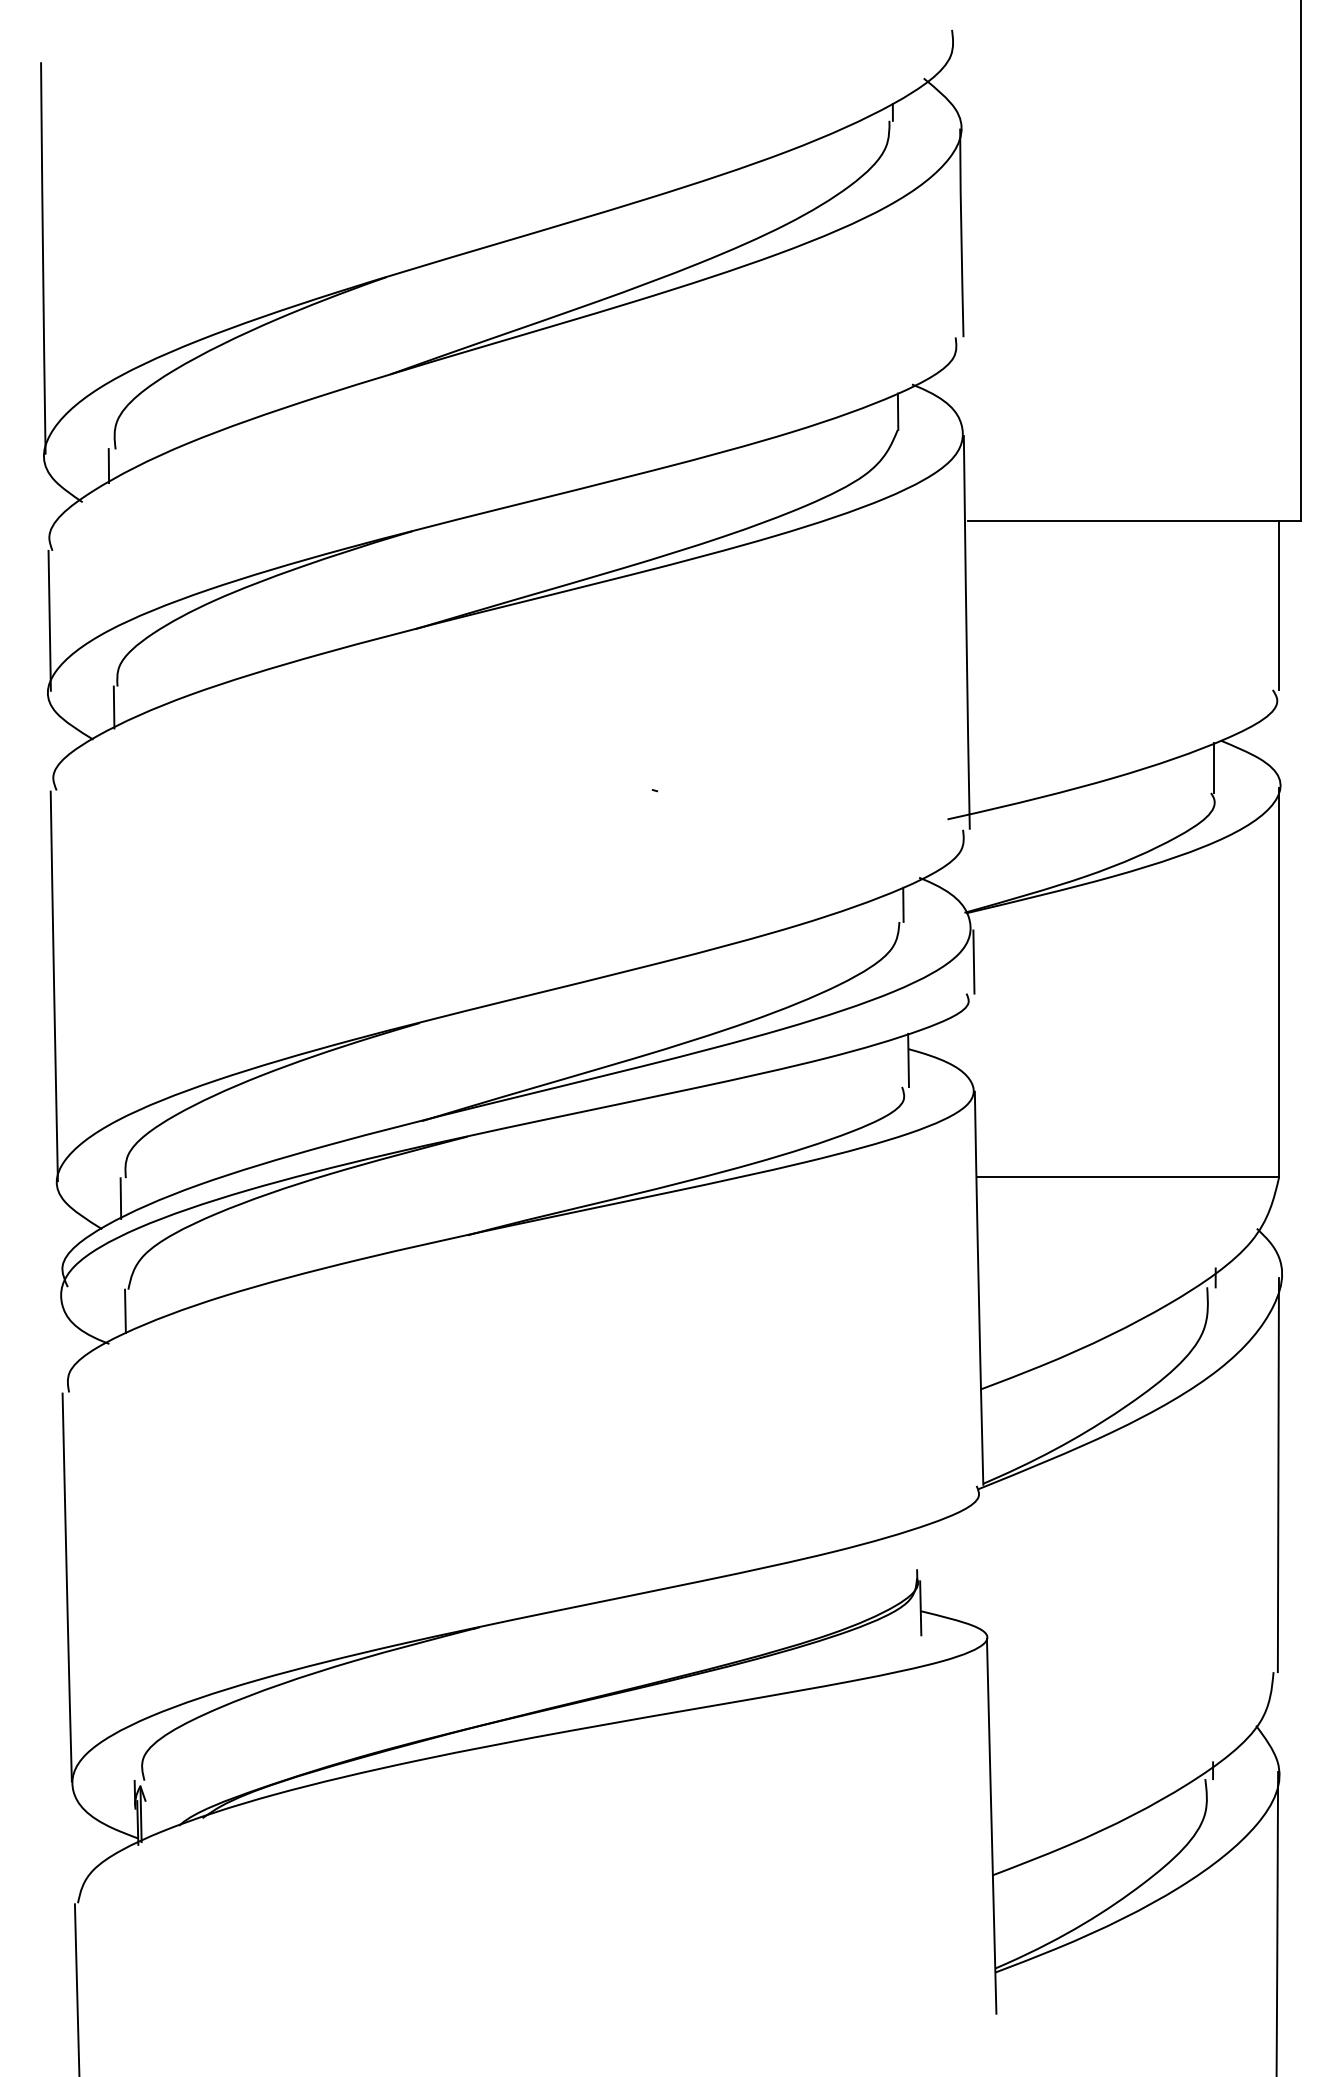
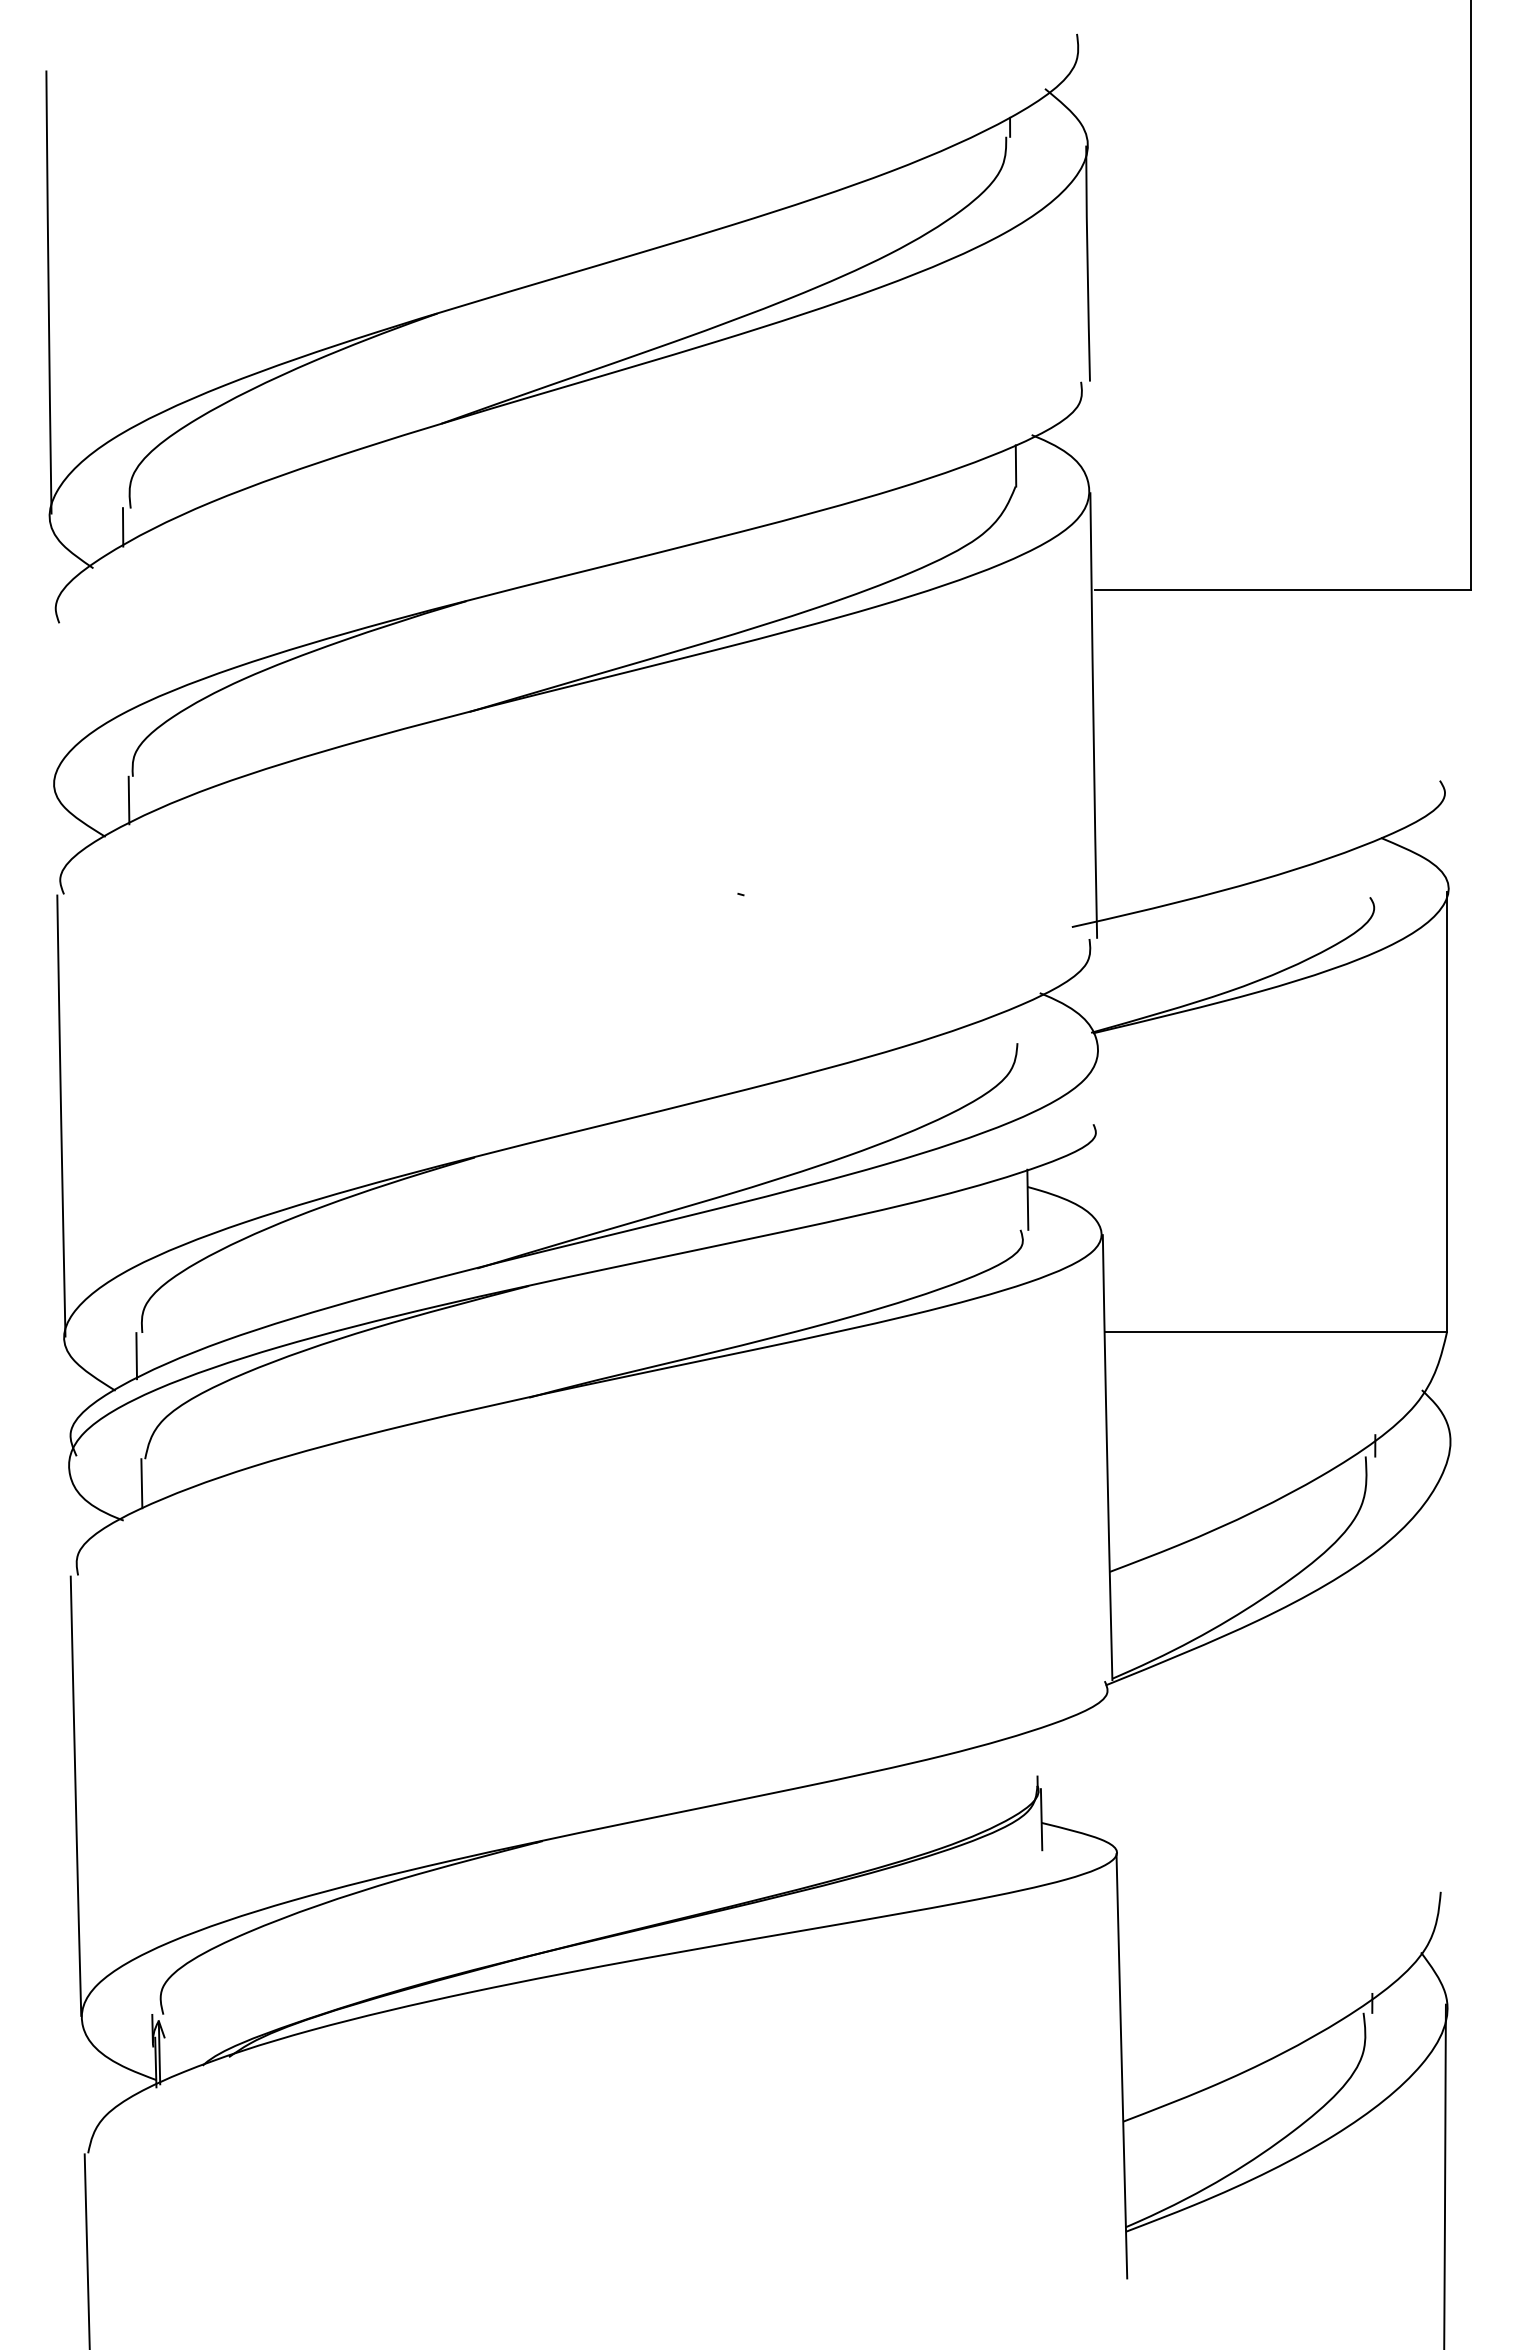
line: (1279, 604) -> (1447, 684), removed
line: (49, 620) -> (55, 702), removed
line: (1214, 767) -> (1373, 868), removed
line: (902, 904) -> (1021, 1023), removed
line: (973, 962) -> (1101, 1088), removed
line: (1277, 1474) -> (1445, 1668), removed

